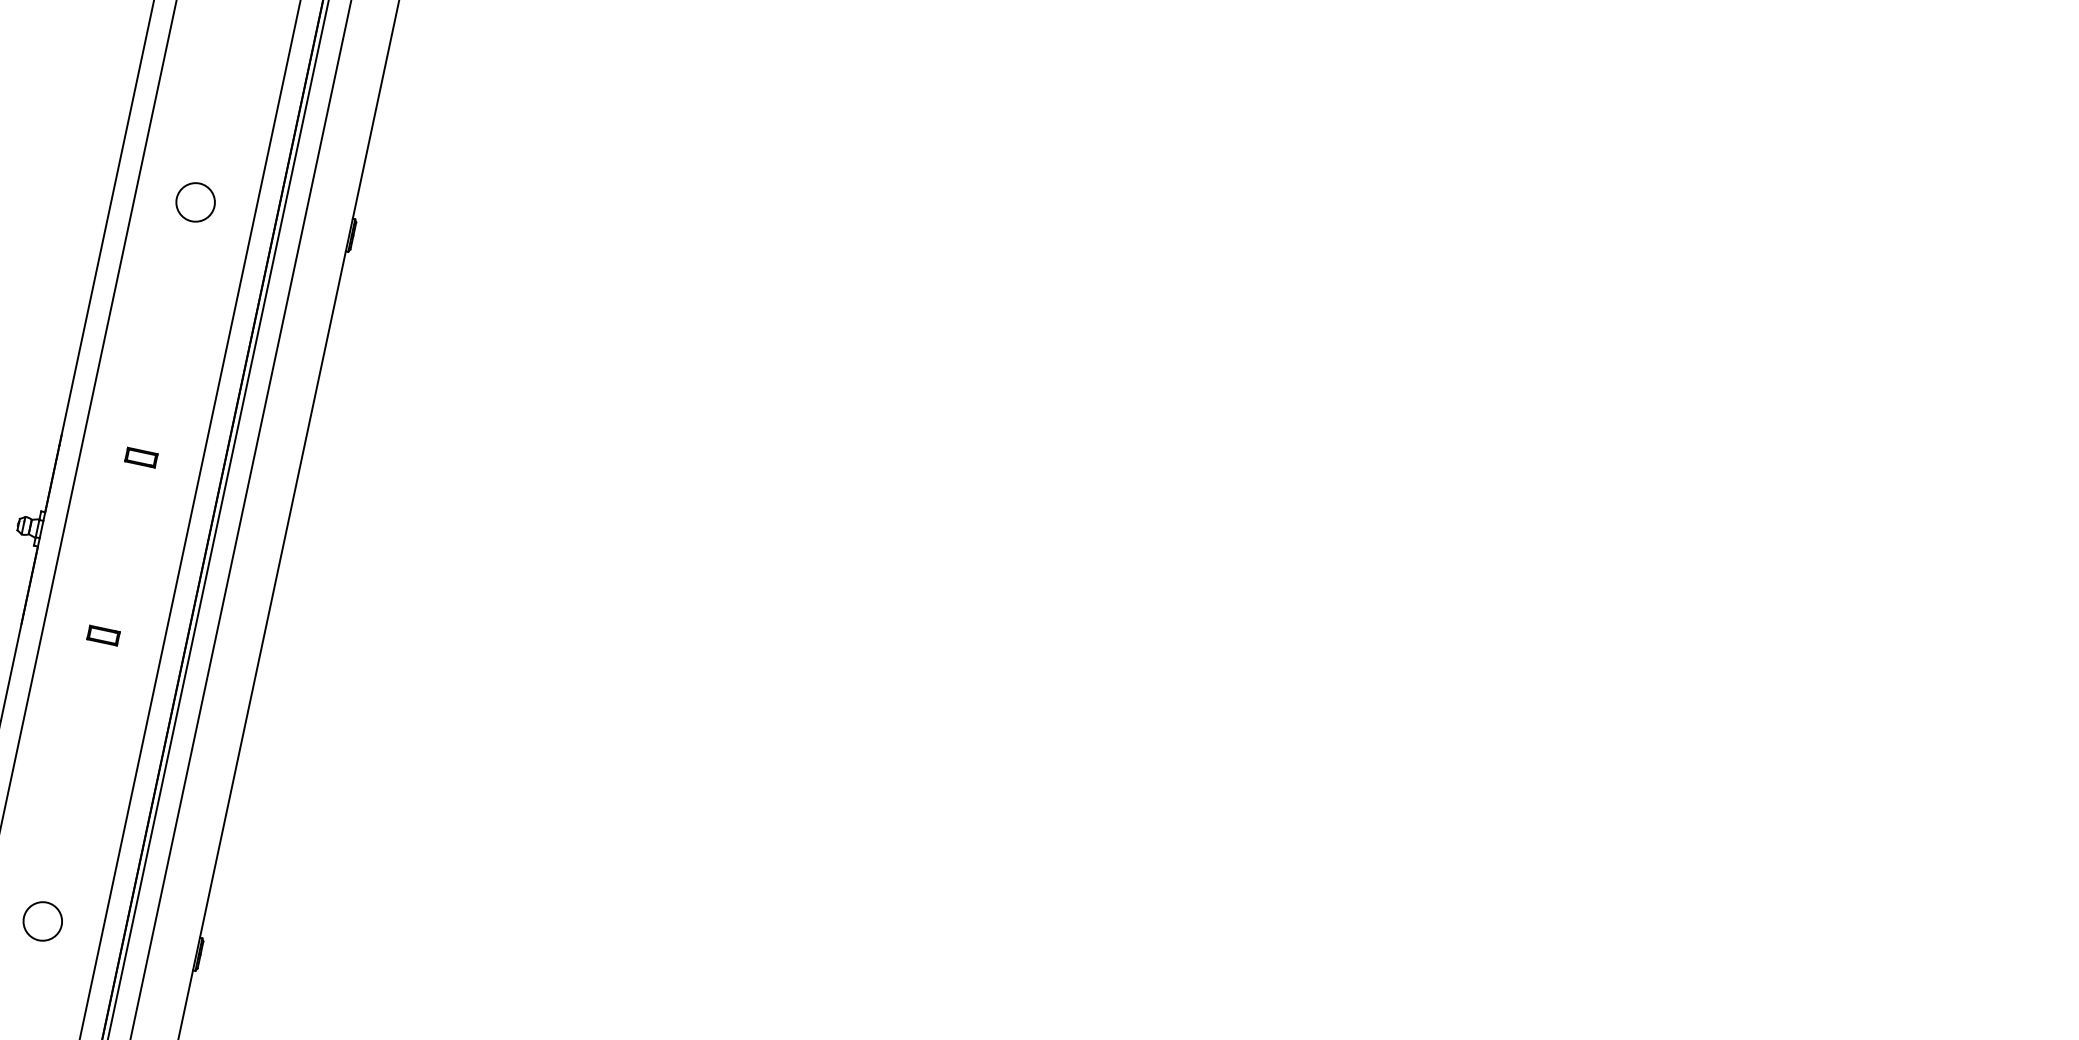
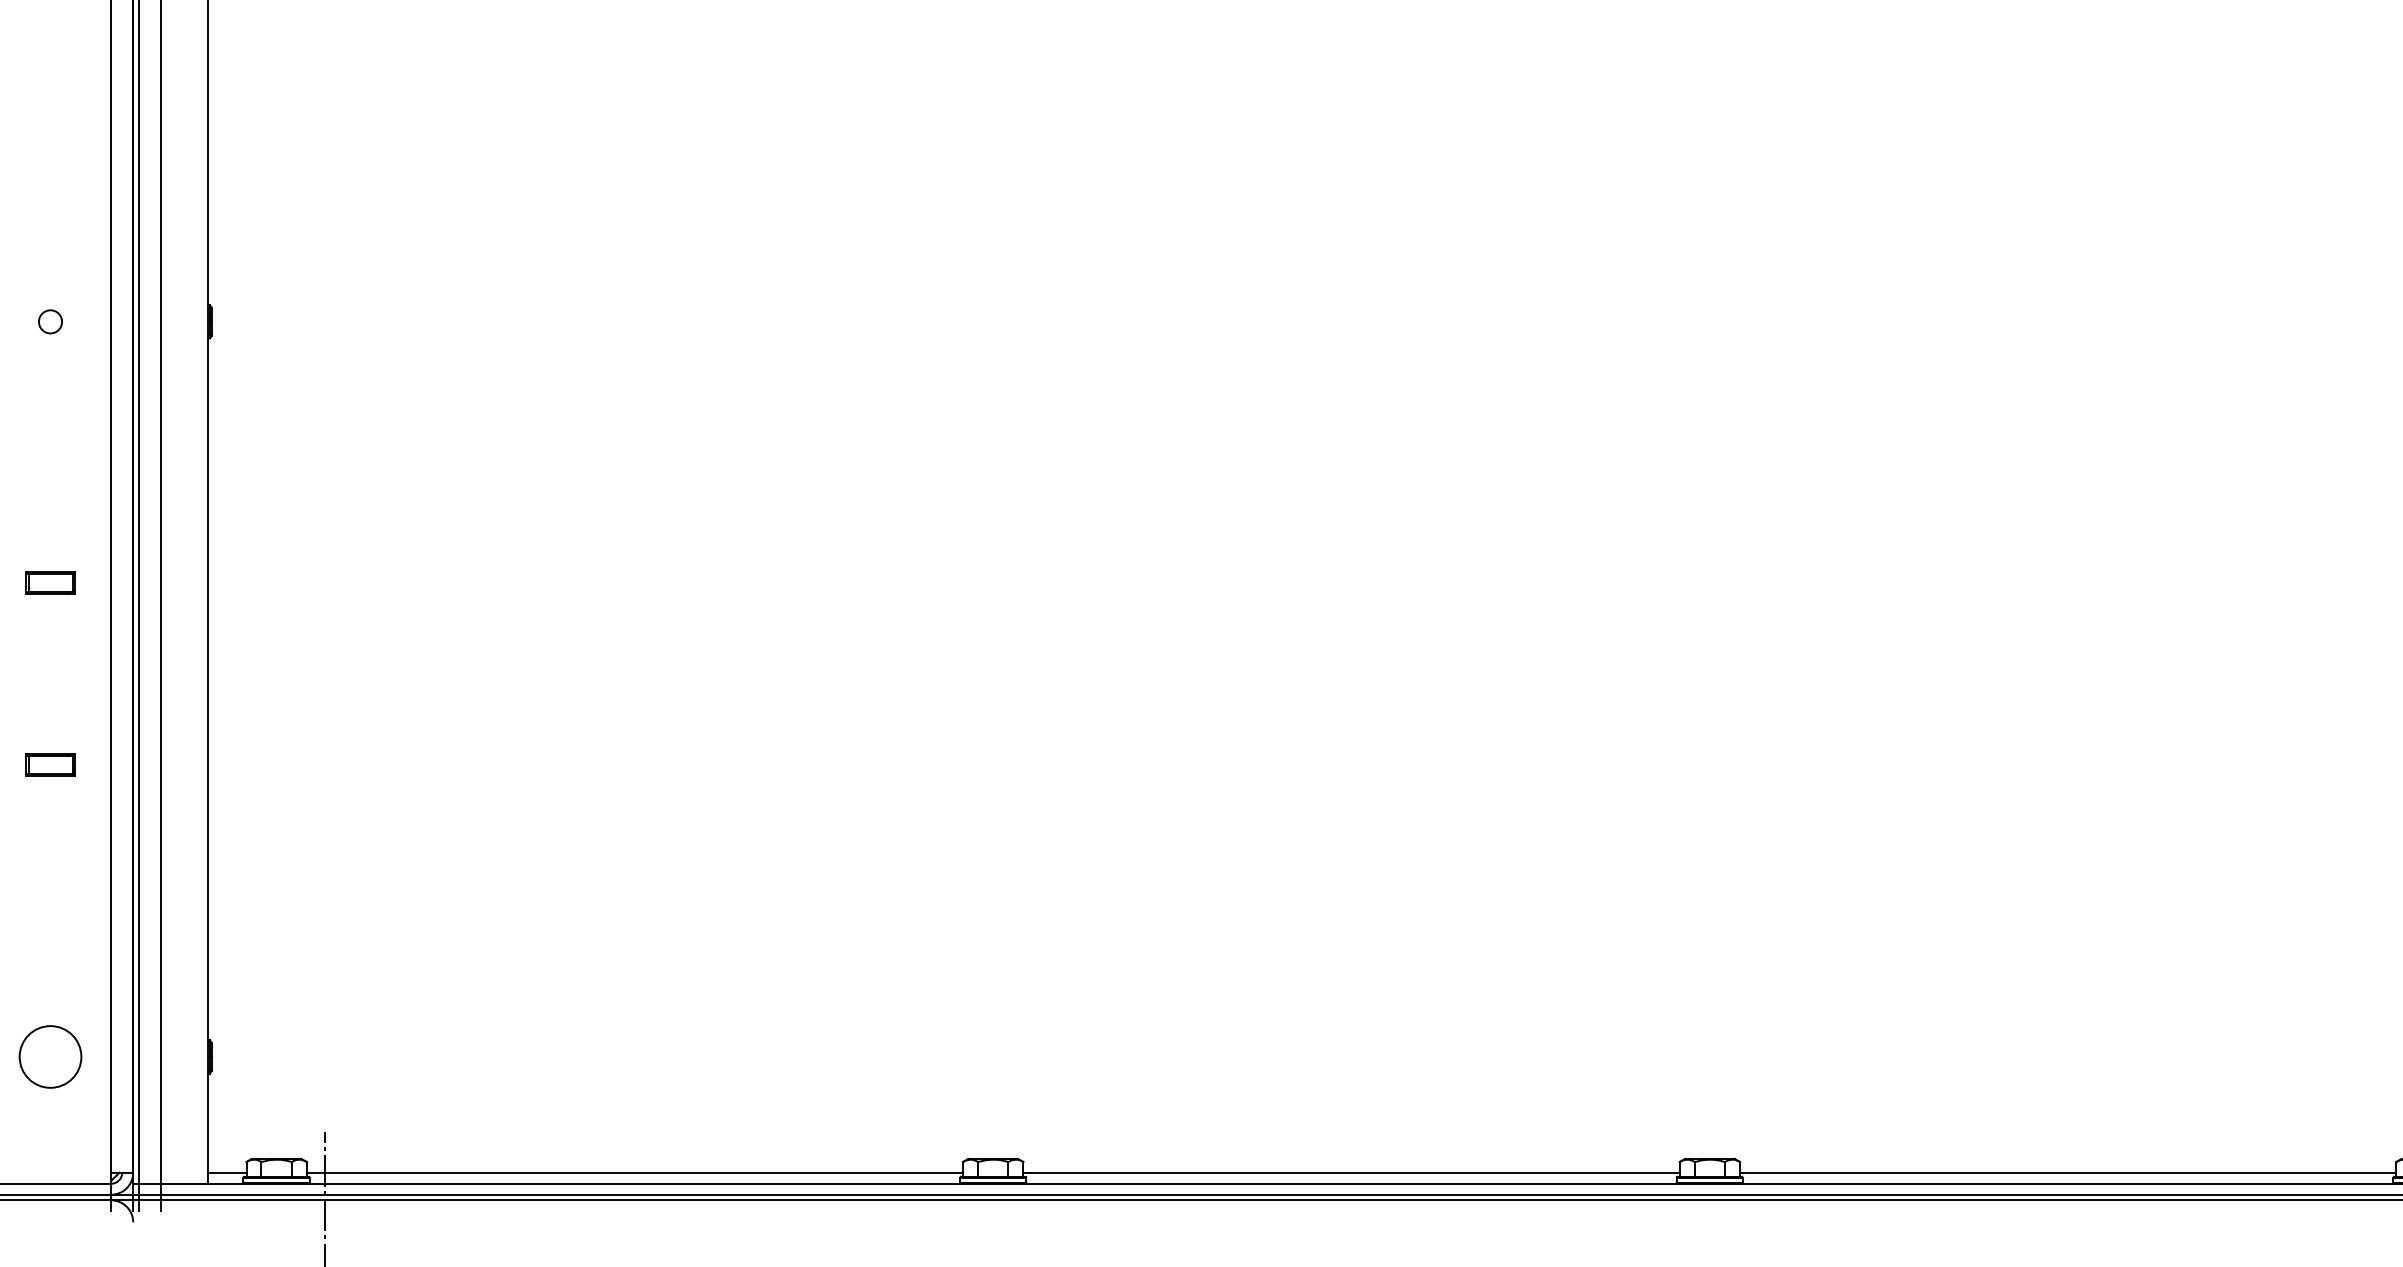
circle: (195, 202) -> (50, 321), size x0.6
part: (141, 457) -> (50, 582), size x1.6
part: (103, 635) -> (50, 764), size x1.6
circle: (42, 920) -> (50, 1056), size x1.6

